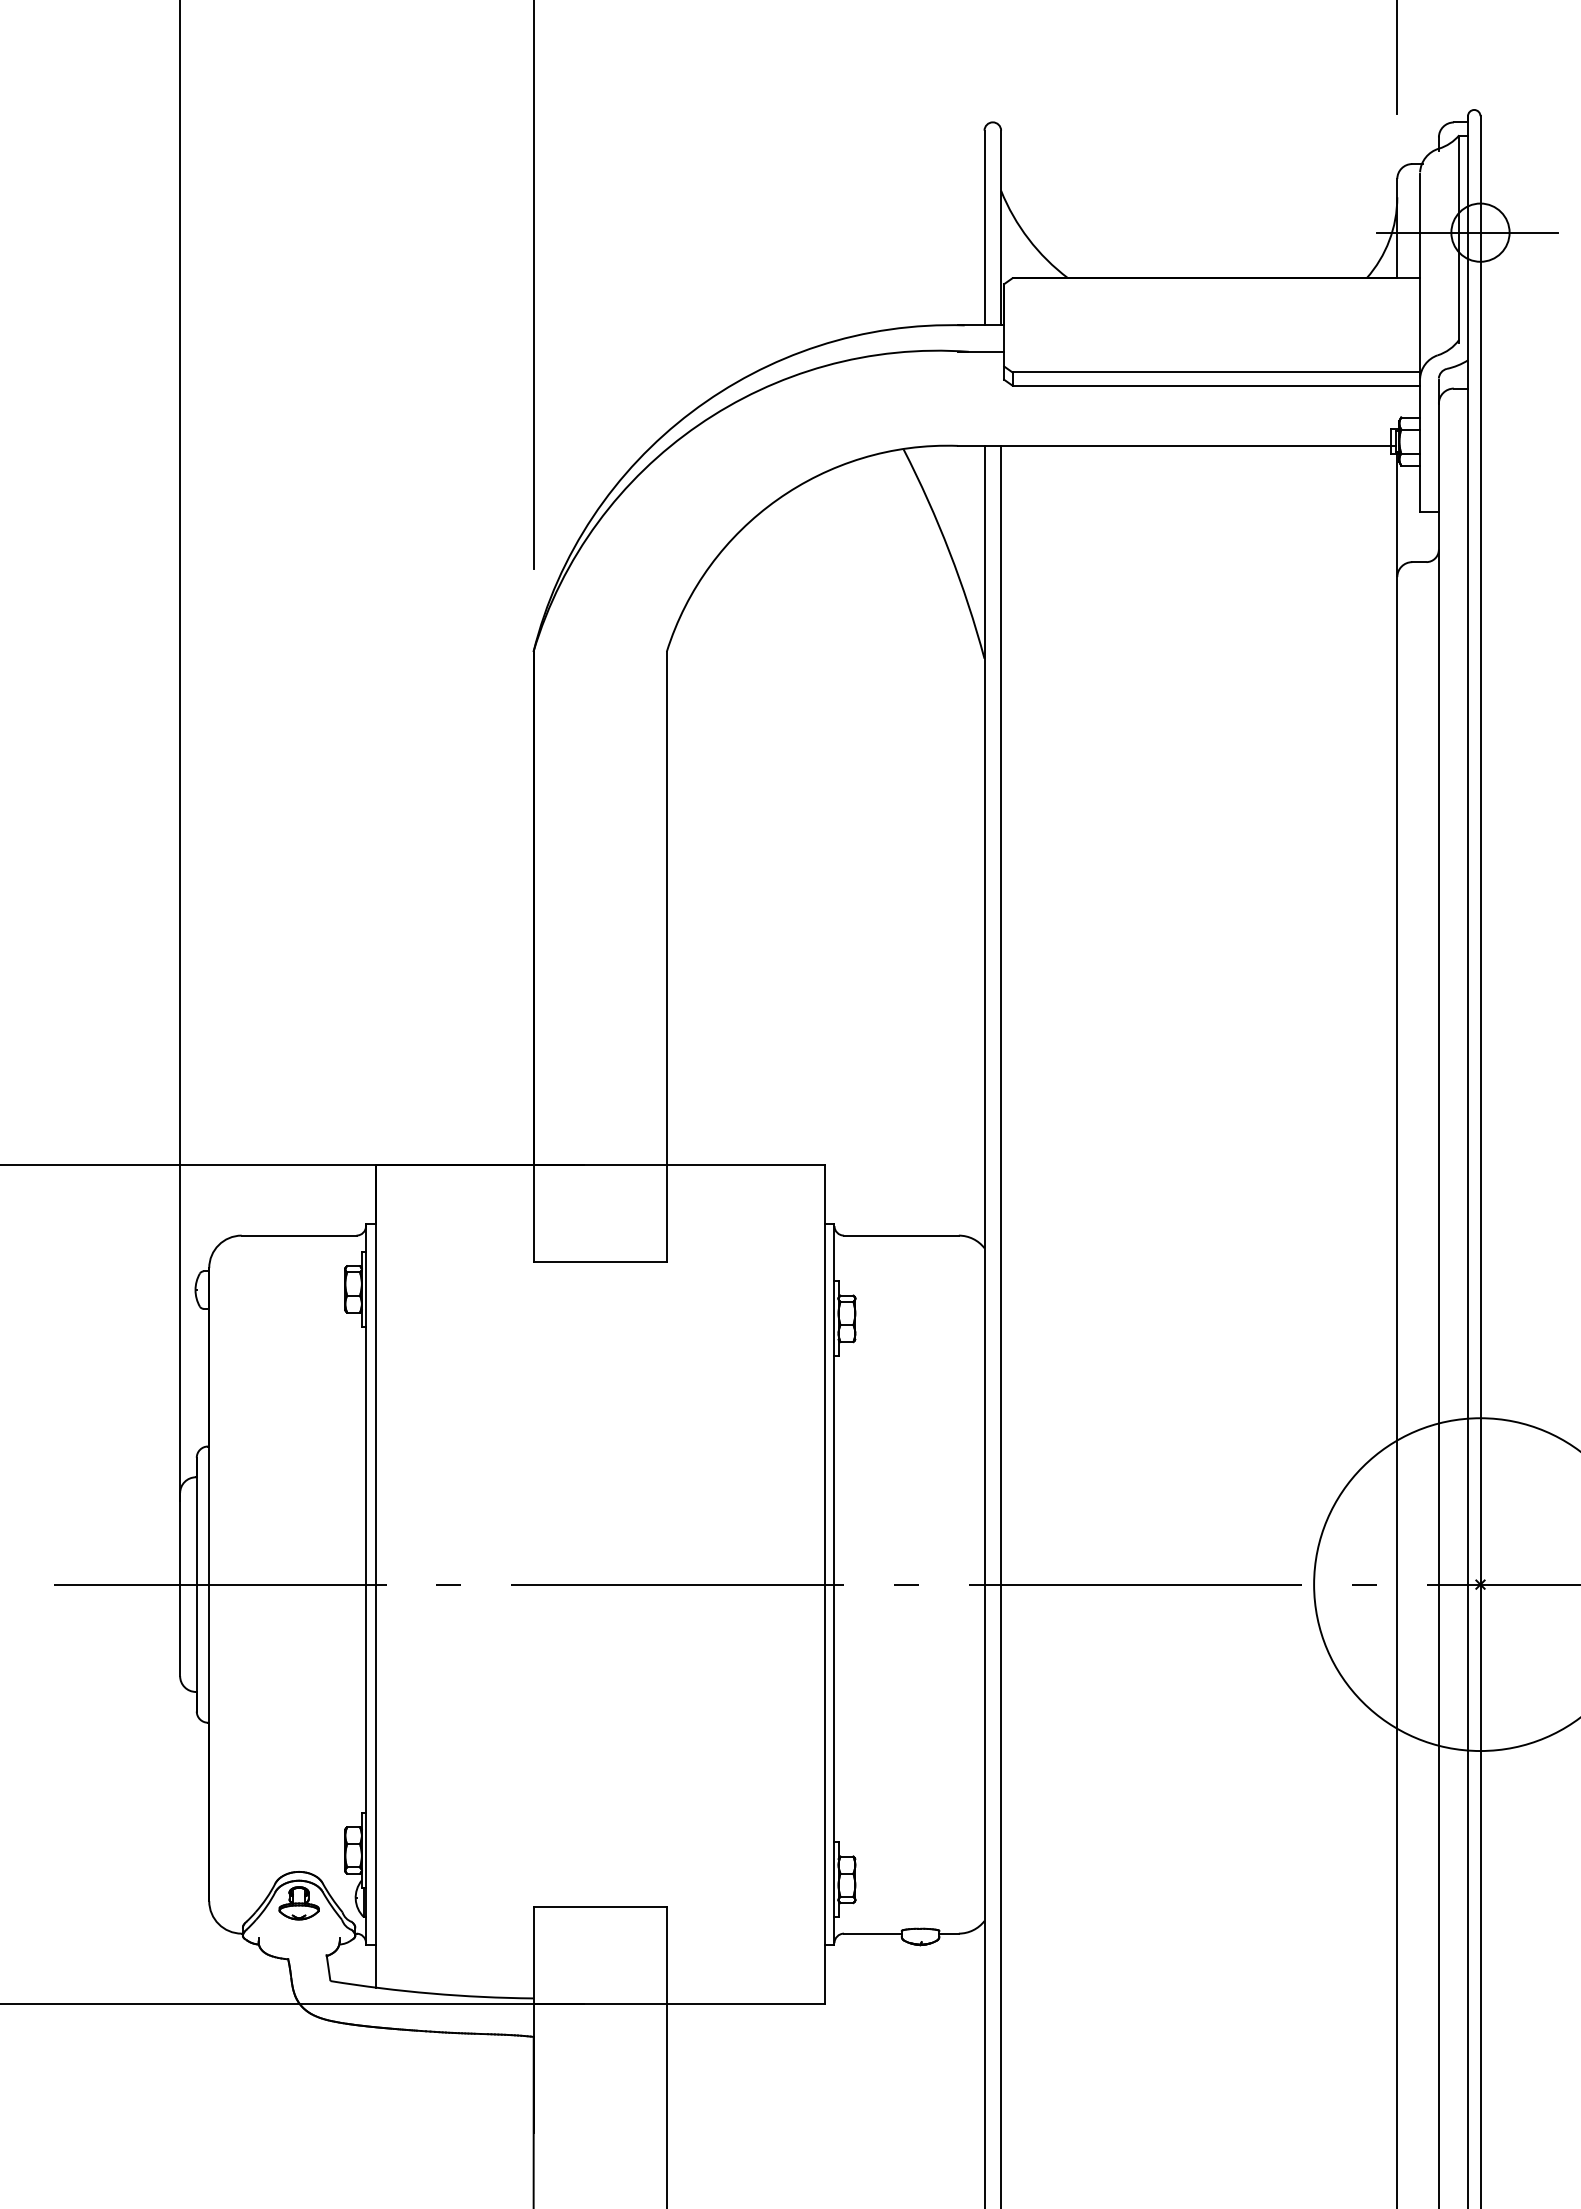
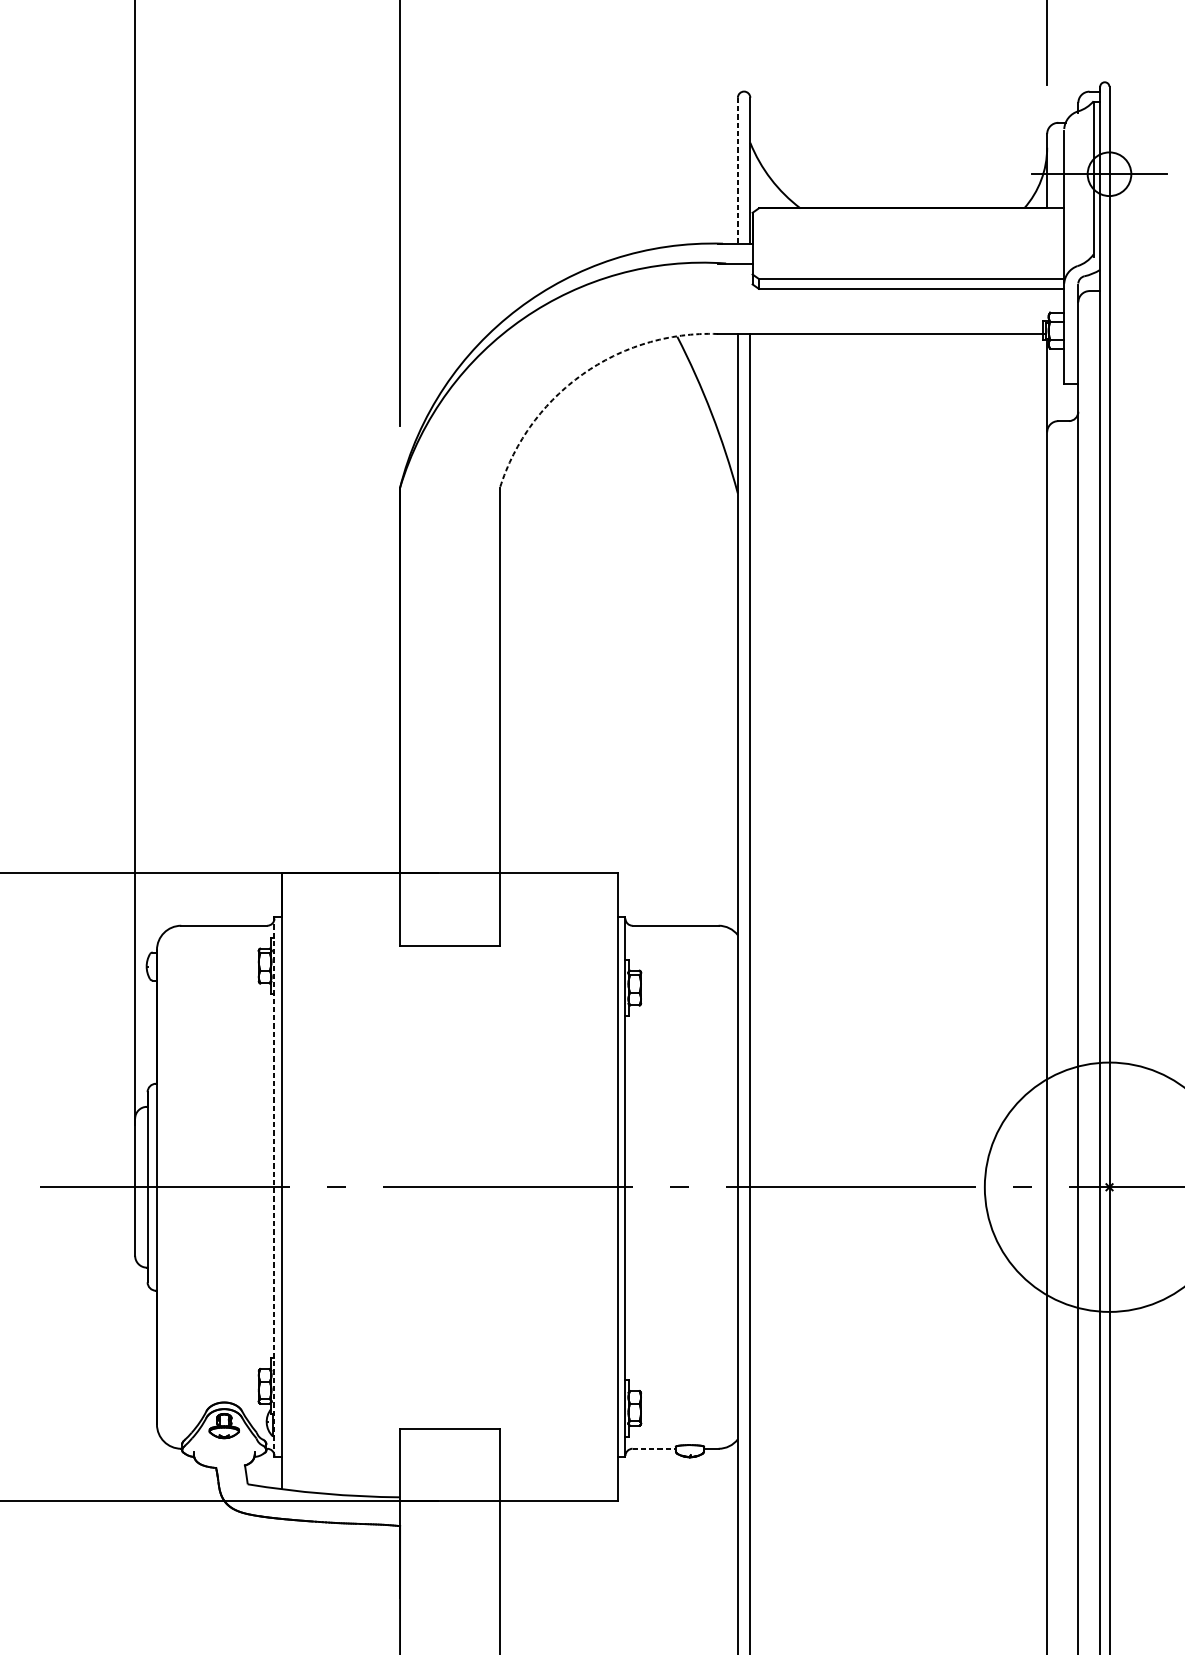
line: (984, 228) -> (737, 171), solid -> dashed
arc: (777, 499) -> (582, 374), solid -> dashed
line: (366, 1584) -> (274, 1187), solid -> dashed
line: (872, 1933) -> (653, 1448), solid -> dashed

